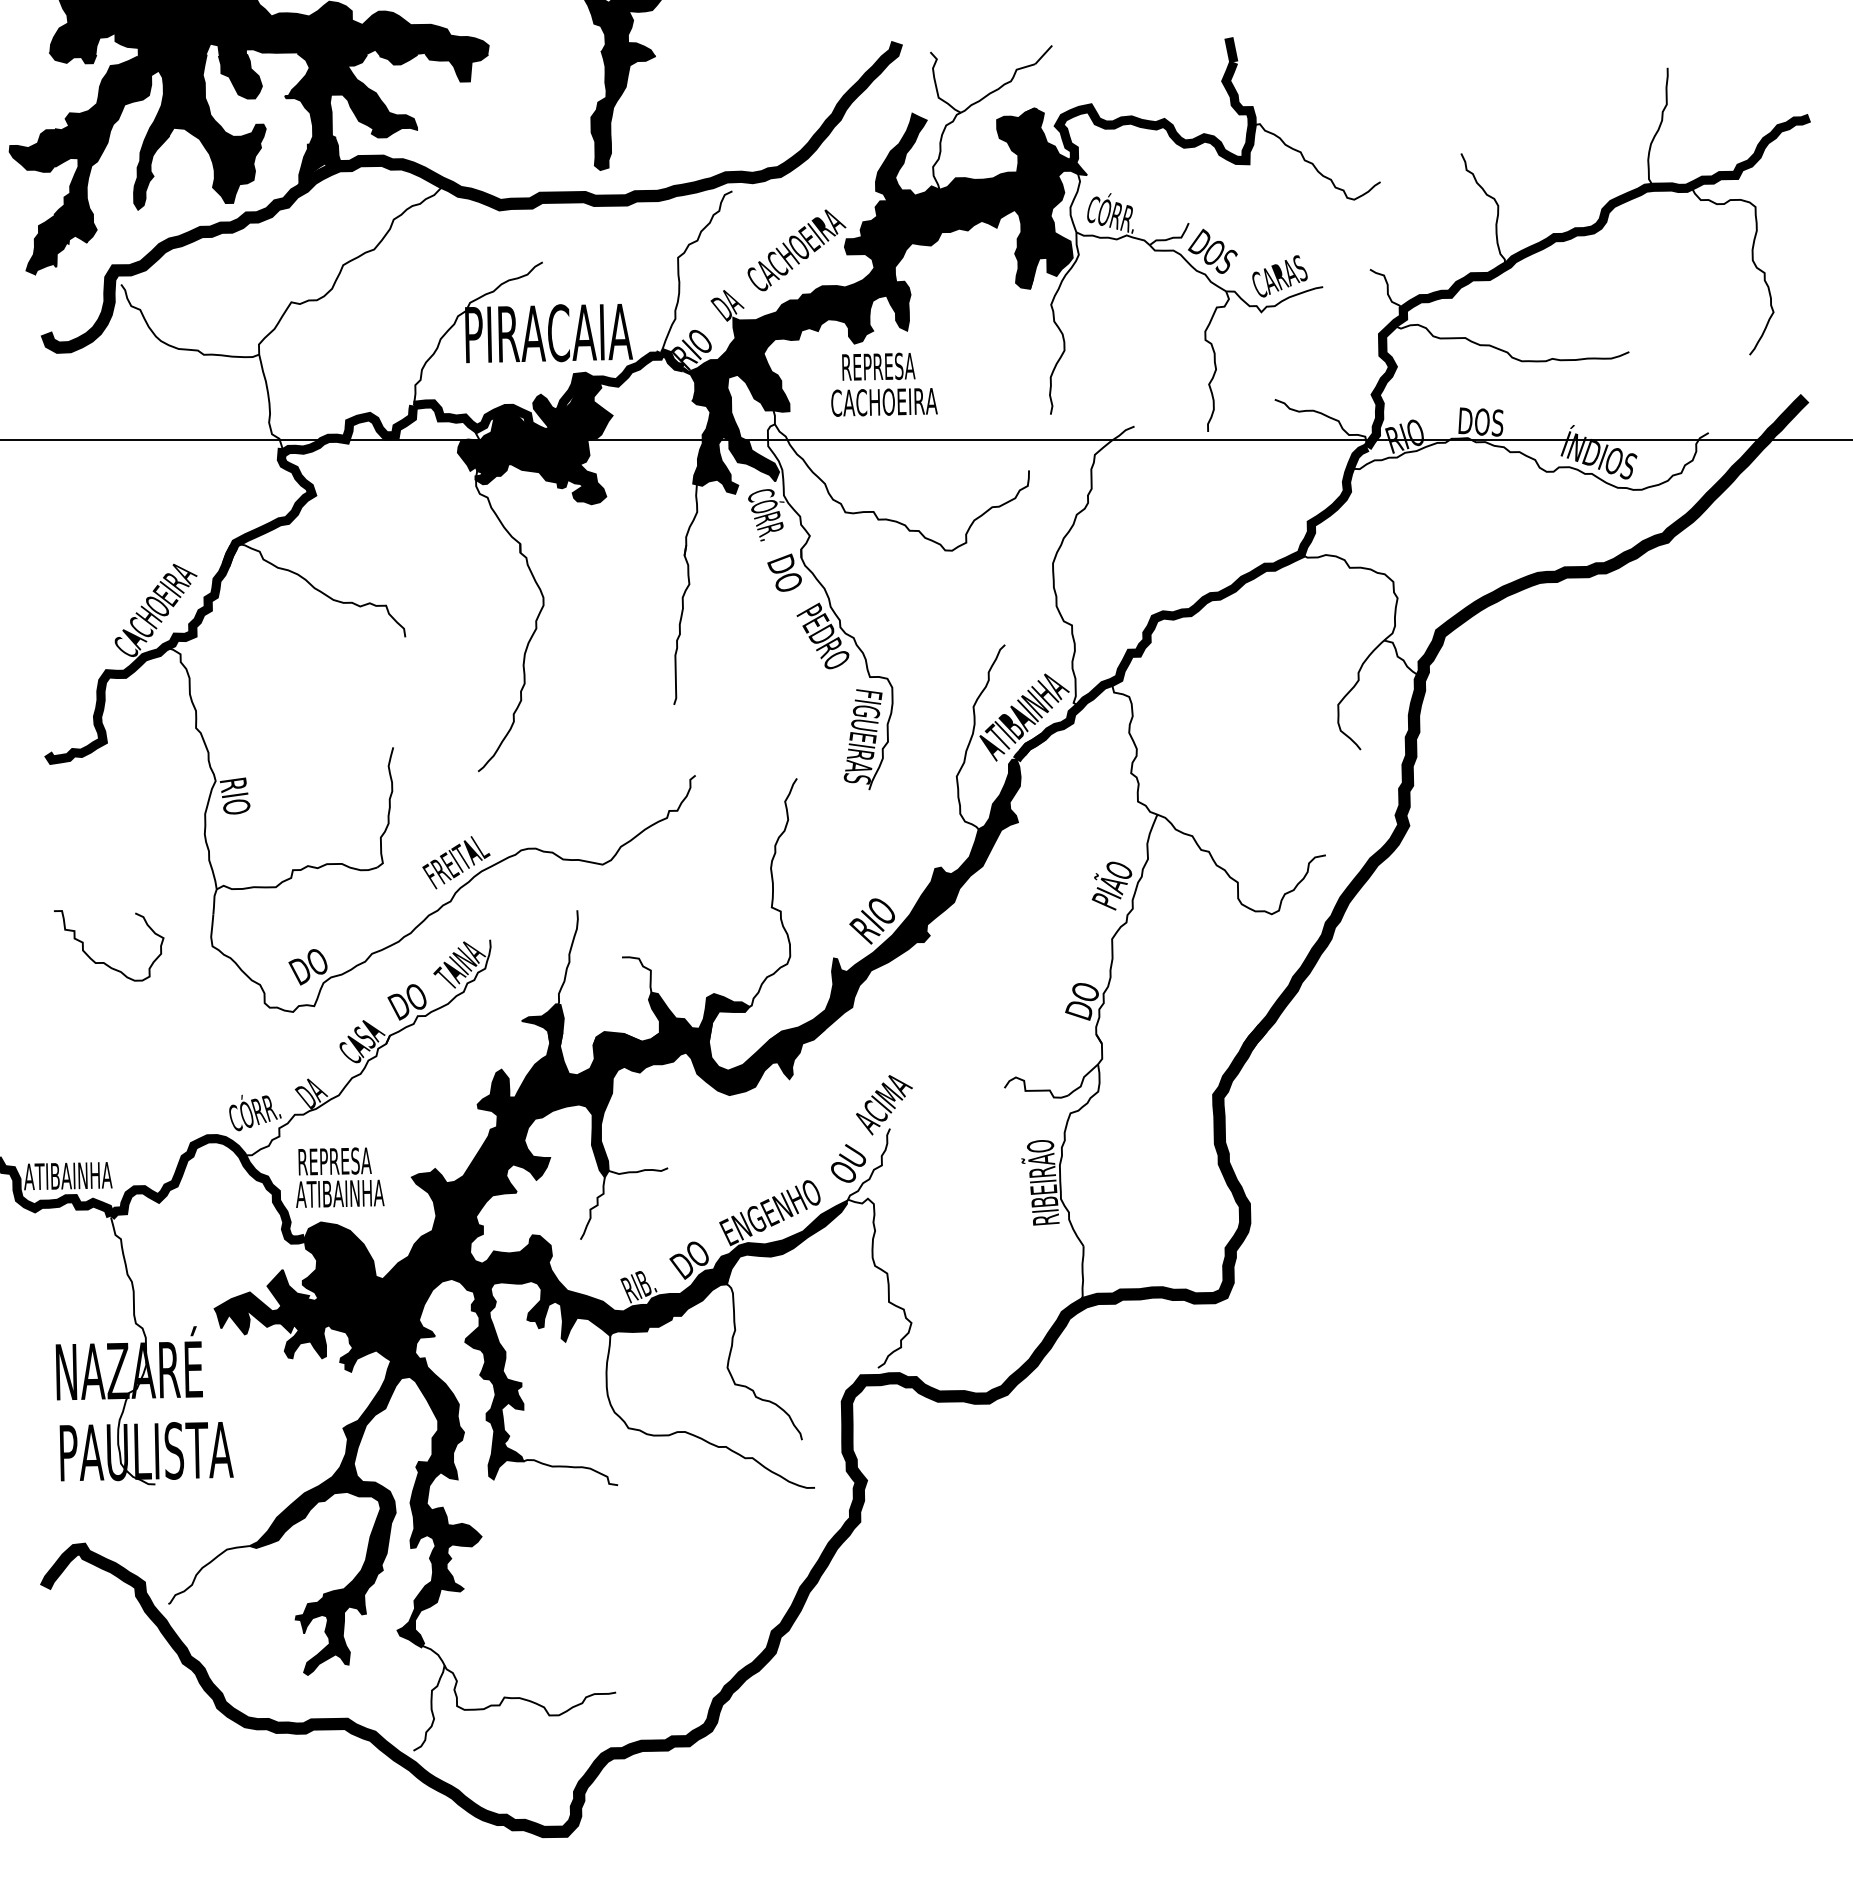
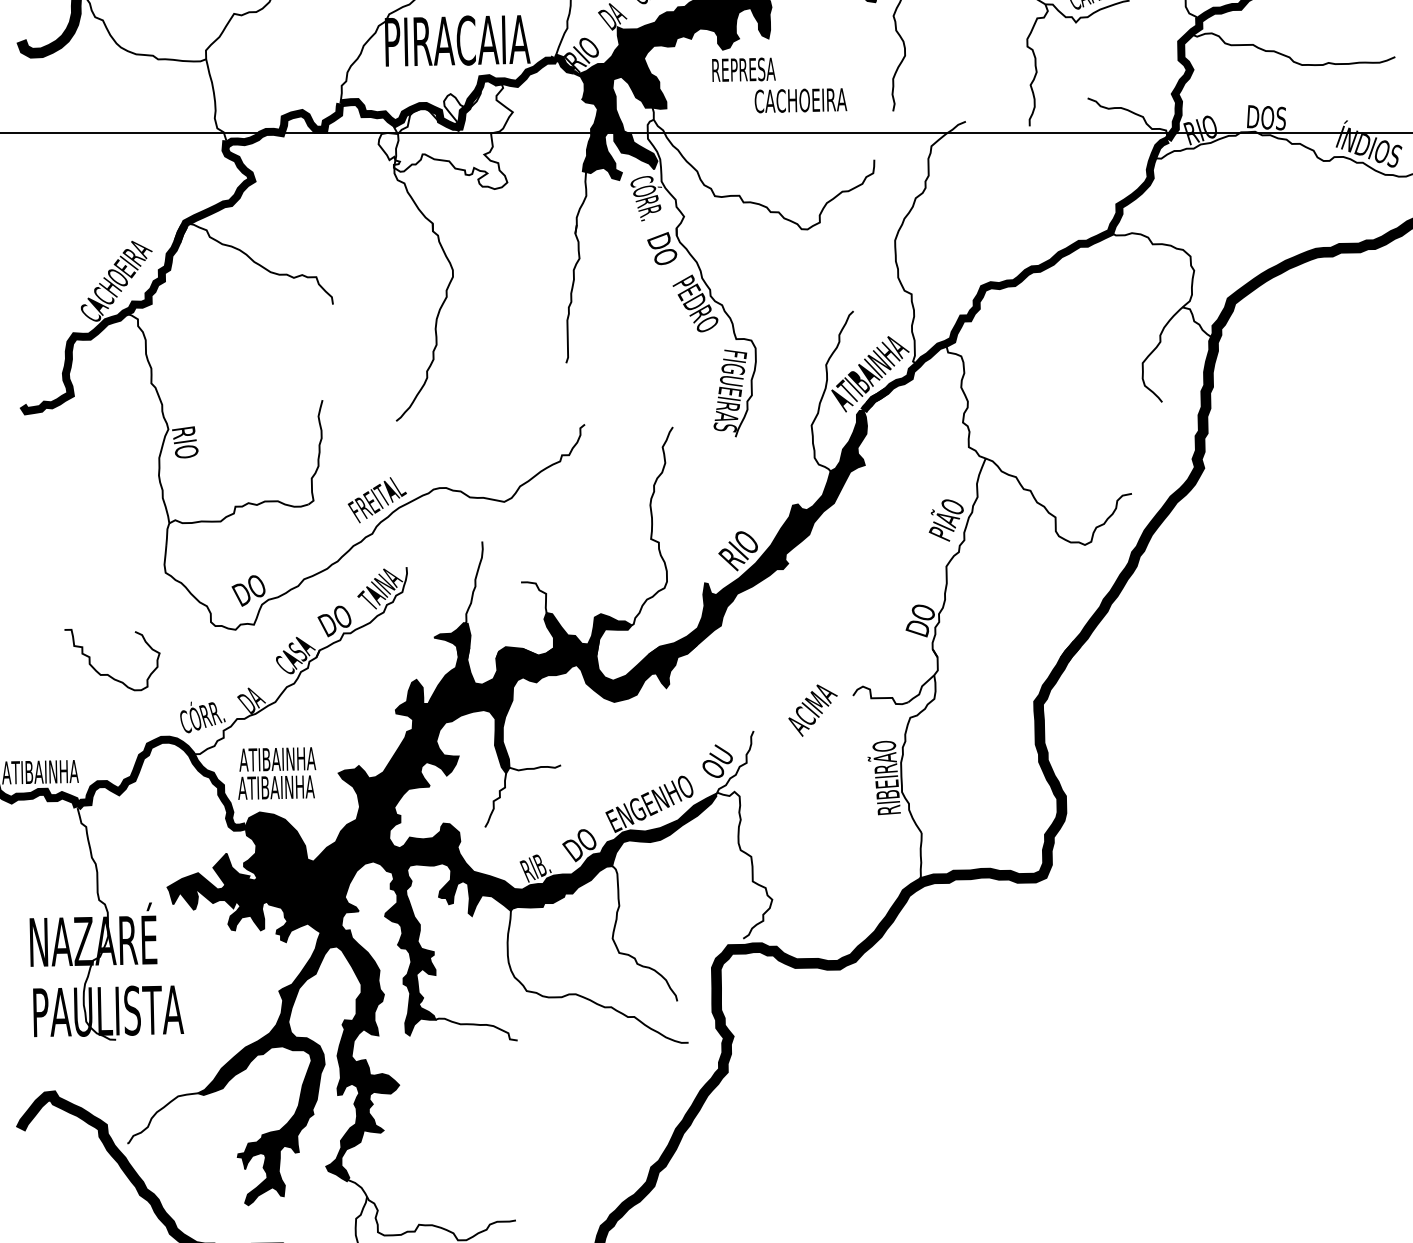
text: (884, 402) -> (800, 100), moved
fill: (534, 441) -> (445, 134), removed
curve: (104, 962) -> (108, 674), moved
text: (884, 1105) -> (813, 710), moved
text: (341, 1161) -> (277, 759), REPRESA -> ATIBAINHA

